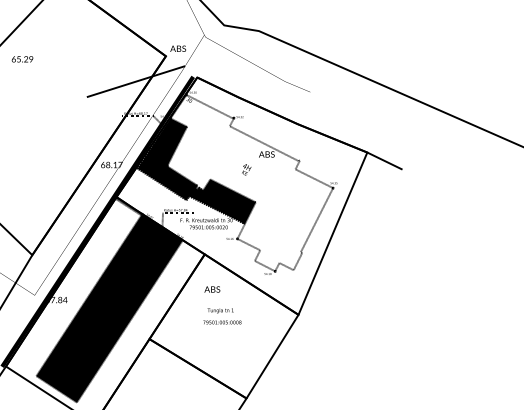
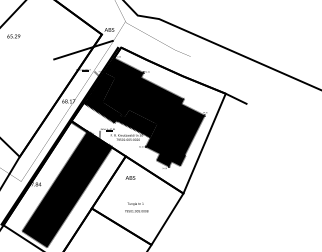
fill: (249, 183) -> (153, 112), added
text: (222, 316) -> (136, 207), moved

